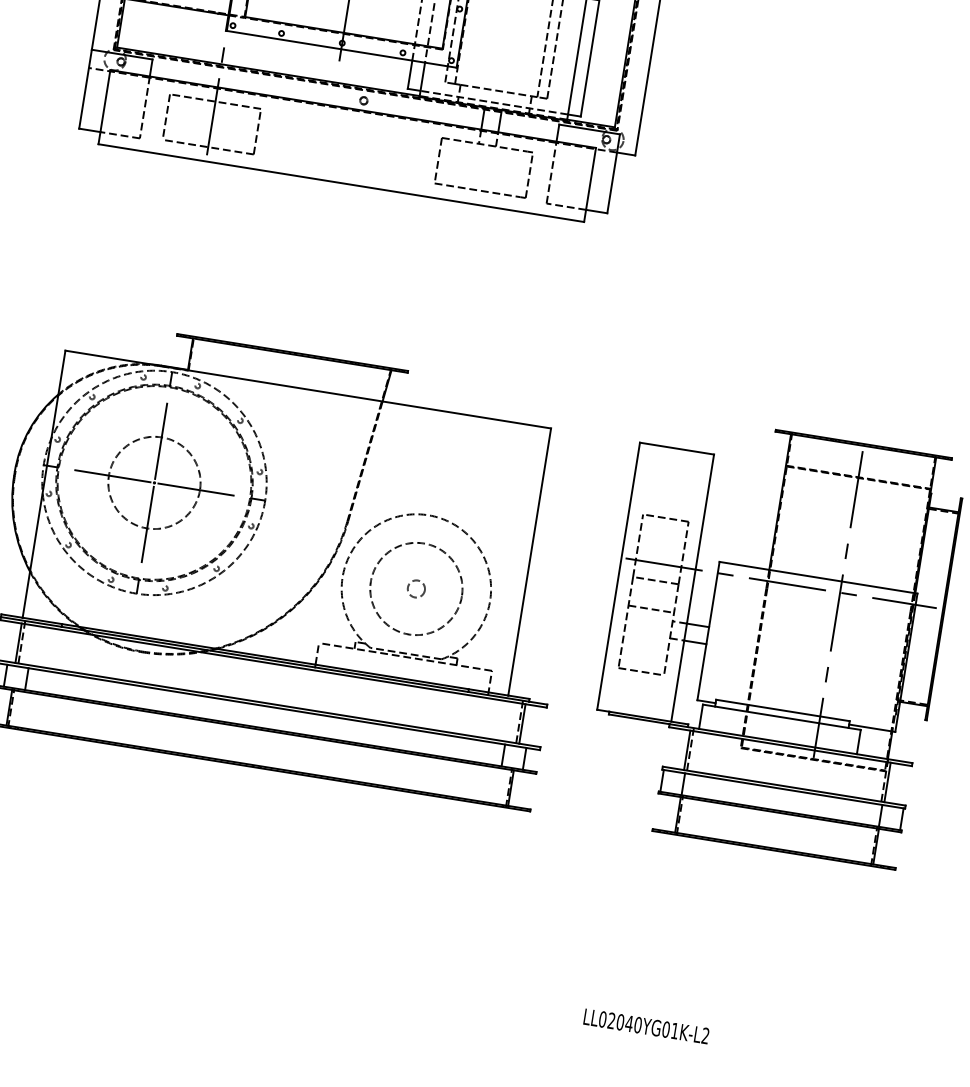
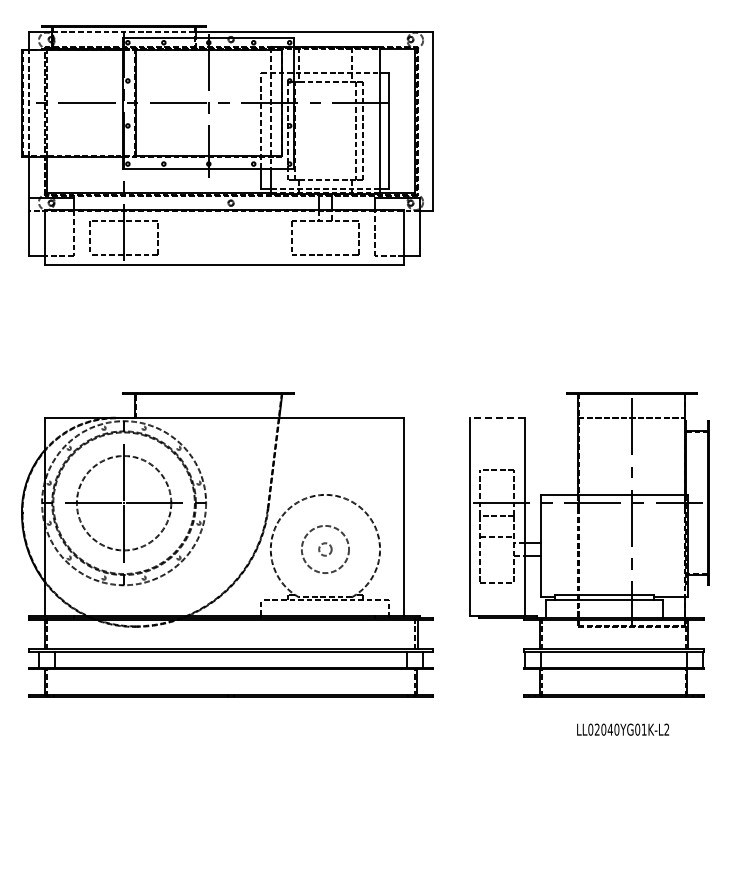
line: (675, 449) -> (496, 418), solid -> dashed
circle: (153, 481) -> (123, 502), size x1.4
circle: (416, 588) -> (325, 549), size x0.7
text: (647, 1026) -> (623, 729), moved

